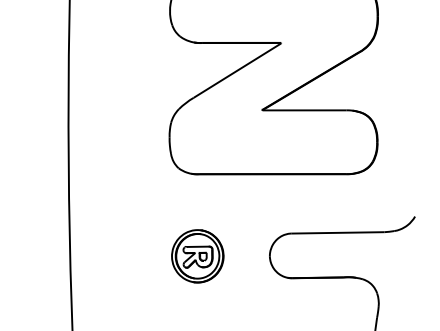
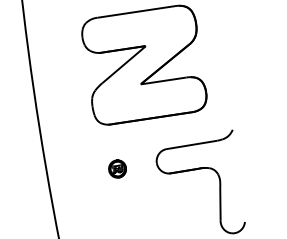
part: (197, 255) -> (117, 168), size x0.6

